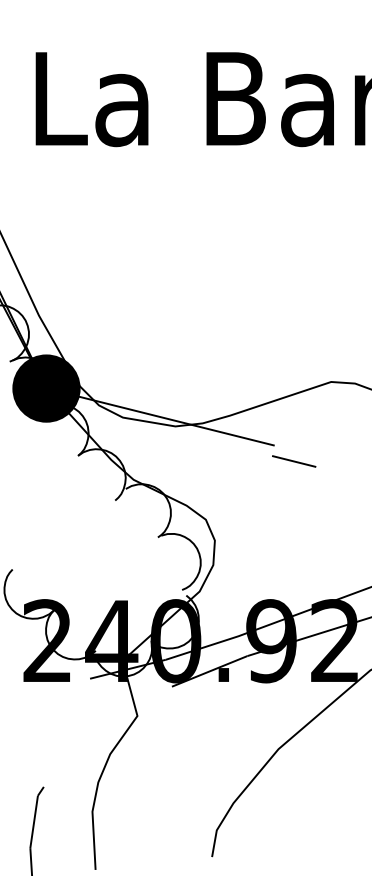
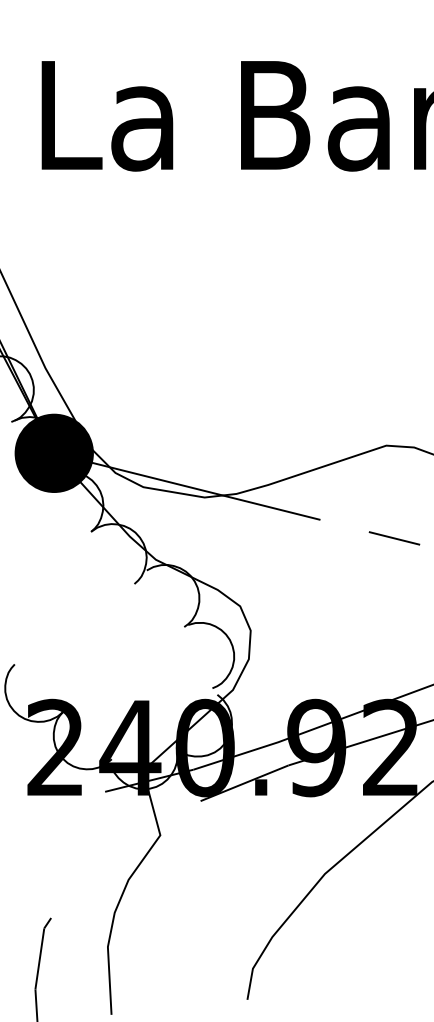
line: (294, 461) -> (394, 538), moved

